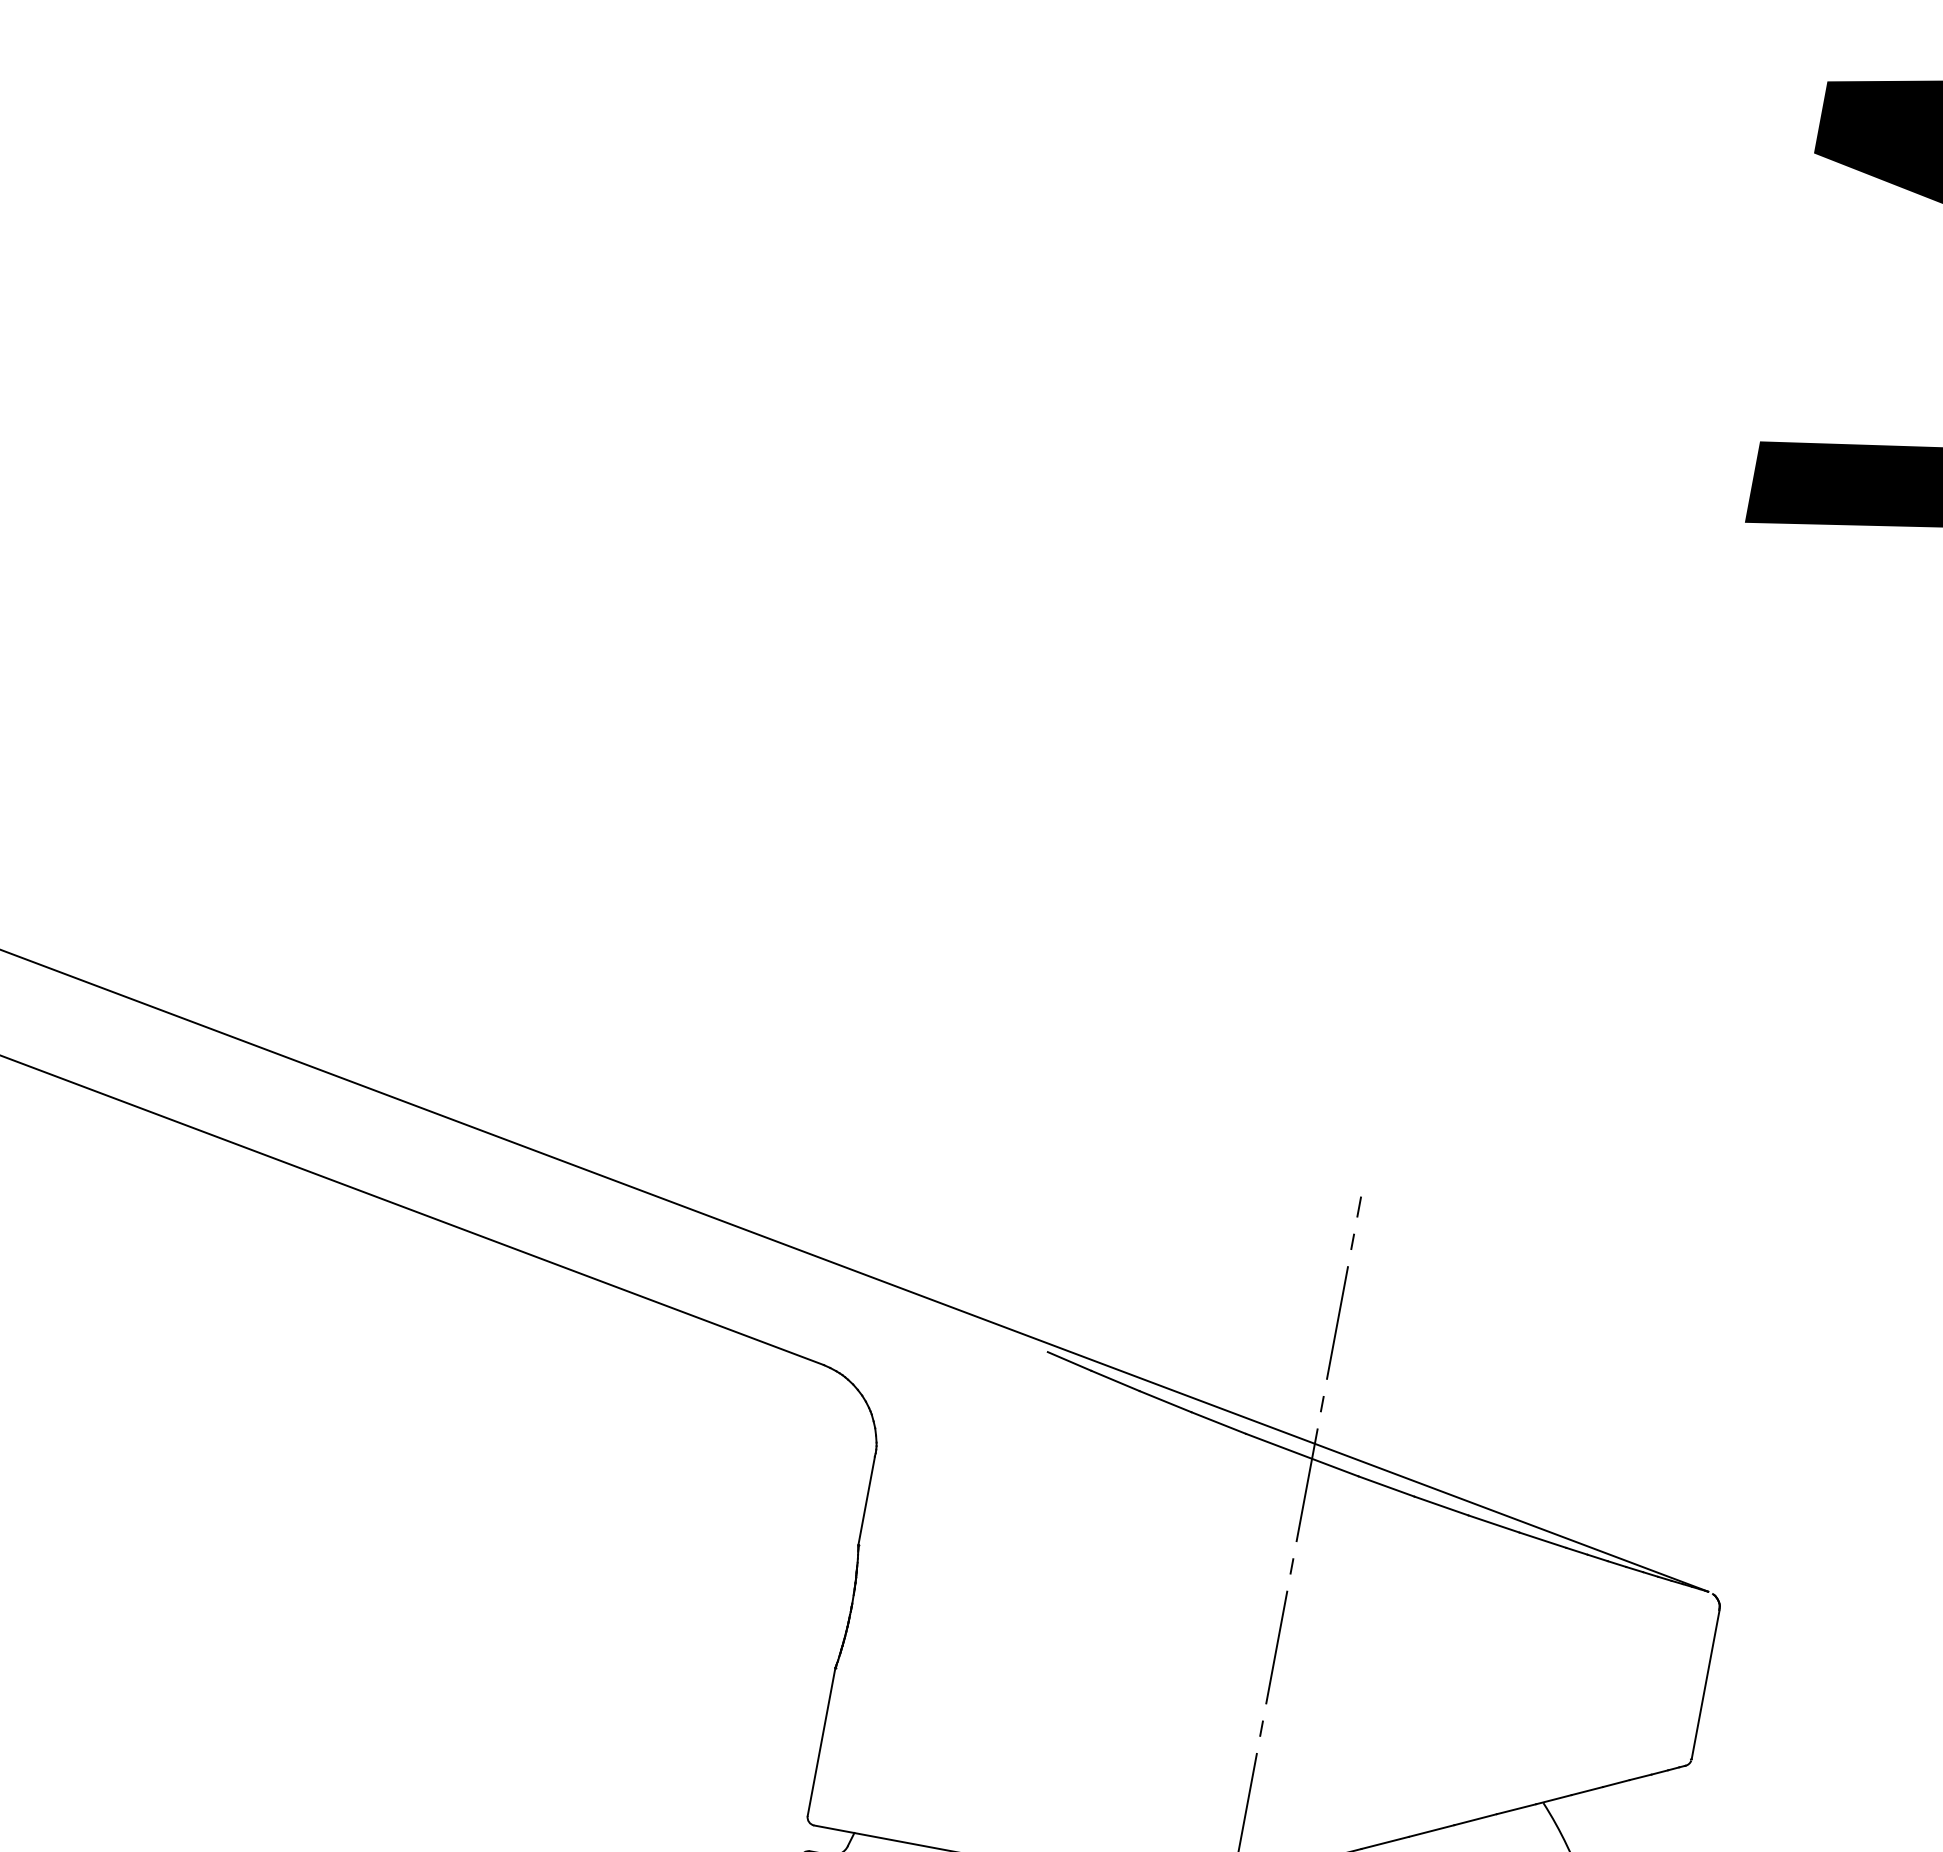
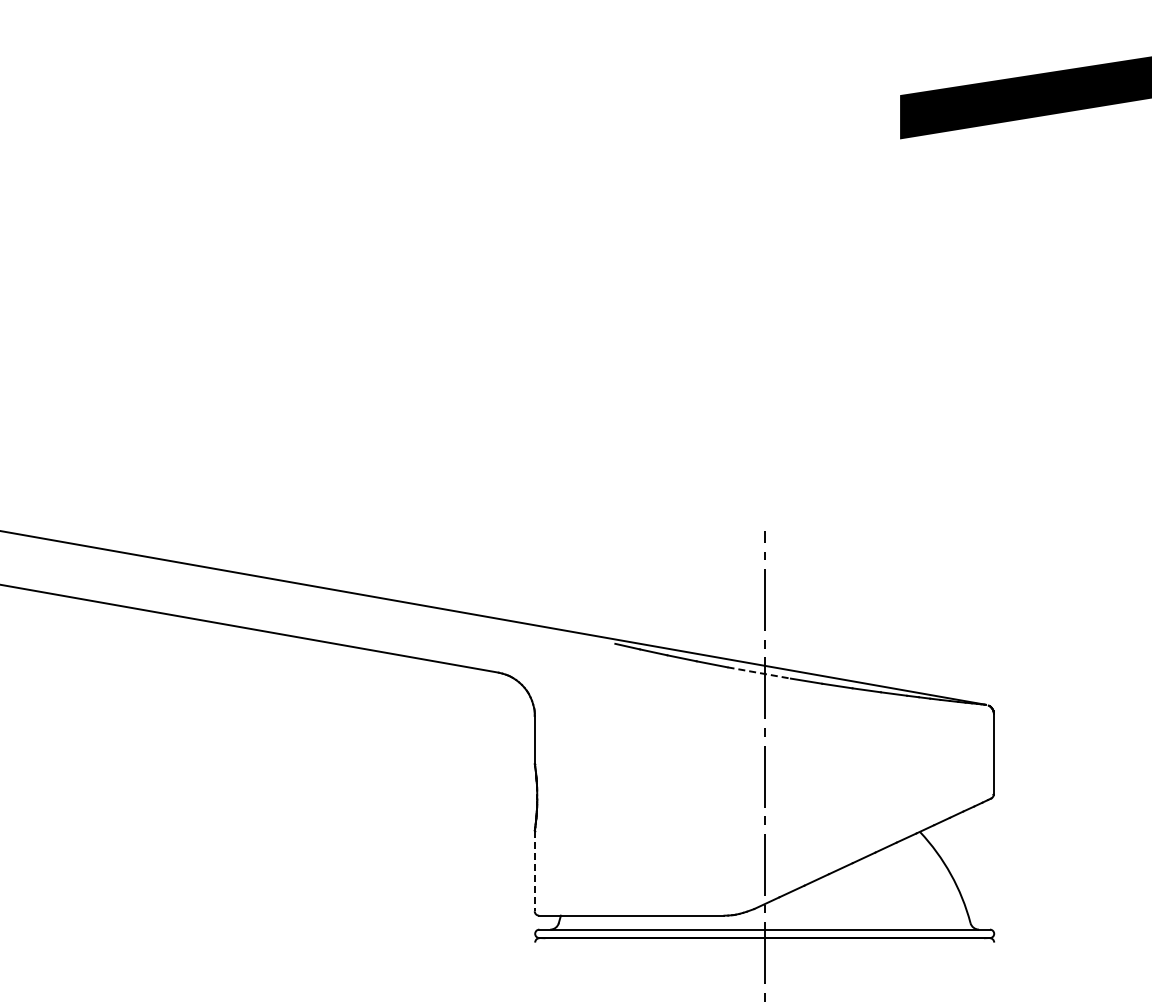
line: (1302, 1456) -> (759, 673), solid -> dashed
line: (820, 1742) -> (534, 871), solid -> dashed

